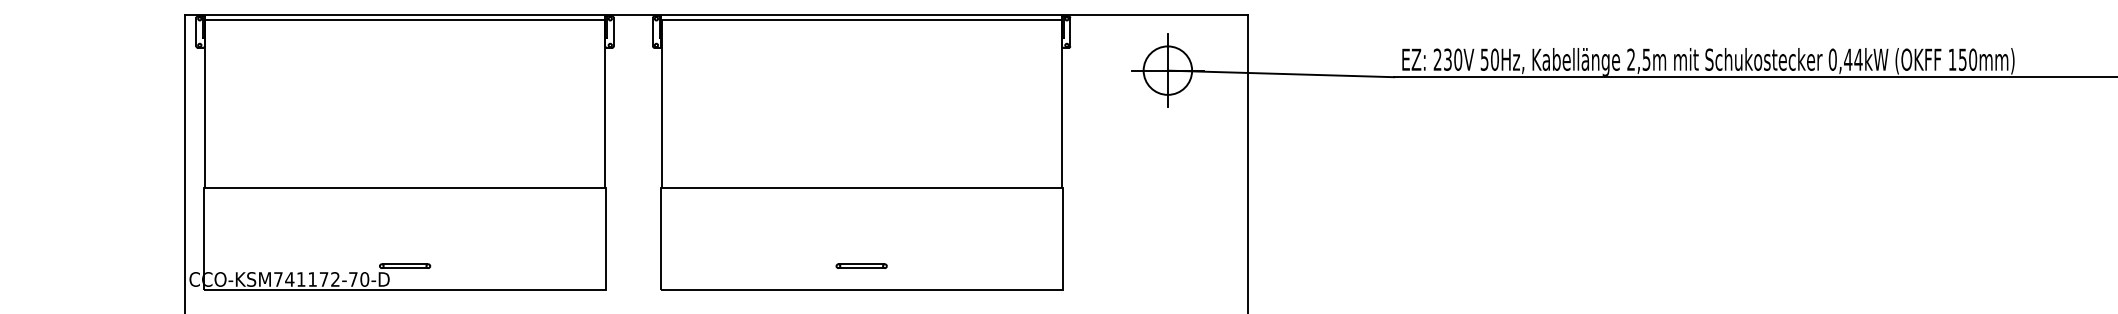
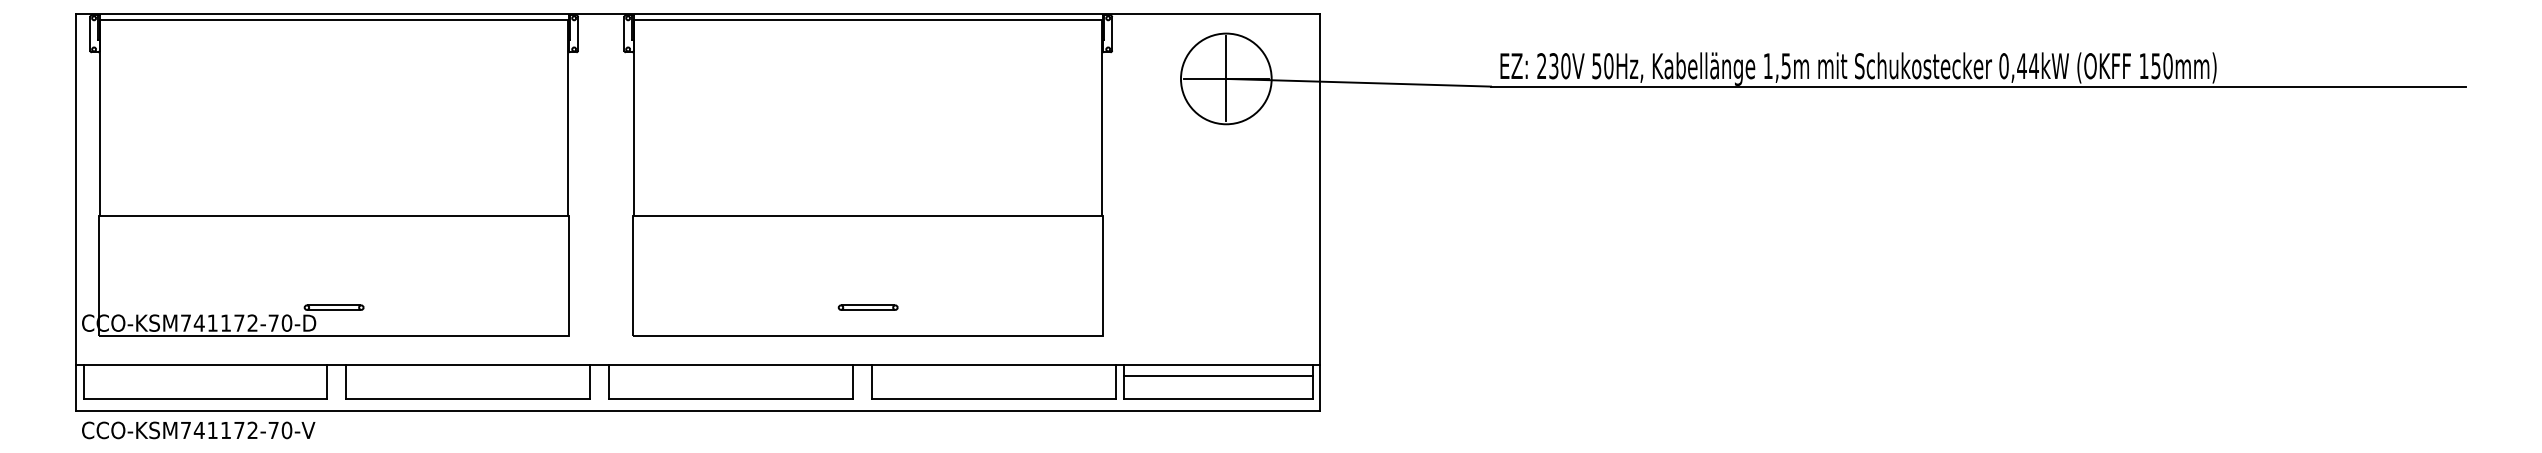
text: (1630, 59) -> (1767, 65), 2,5m -> 1,5m
circle: (1167, 70) -> (1225, 78), size x1.6

